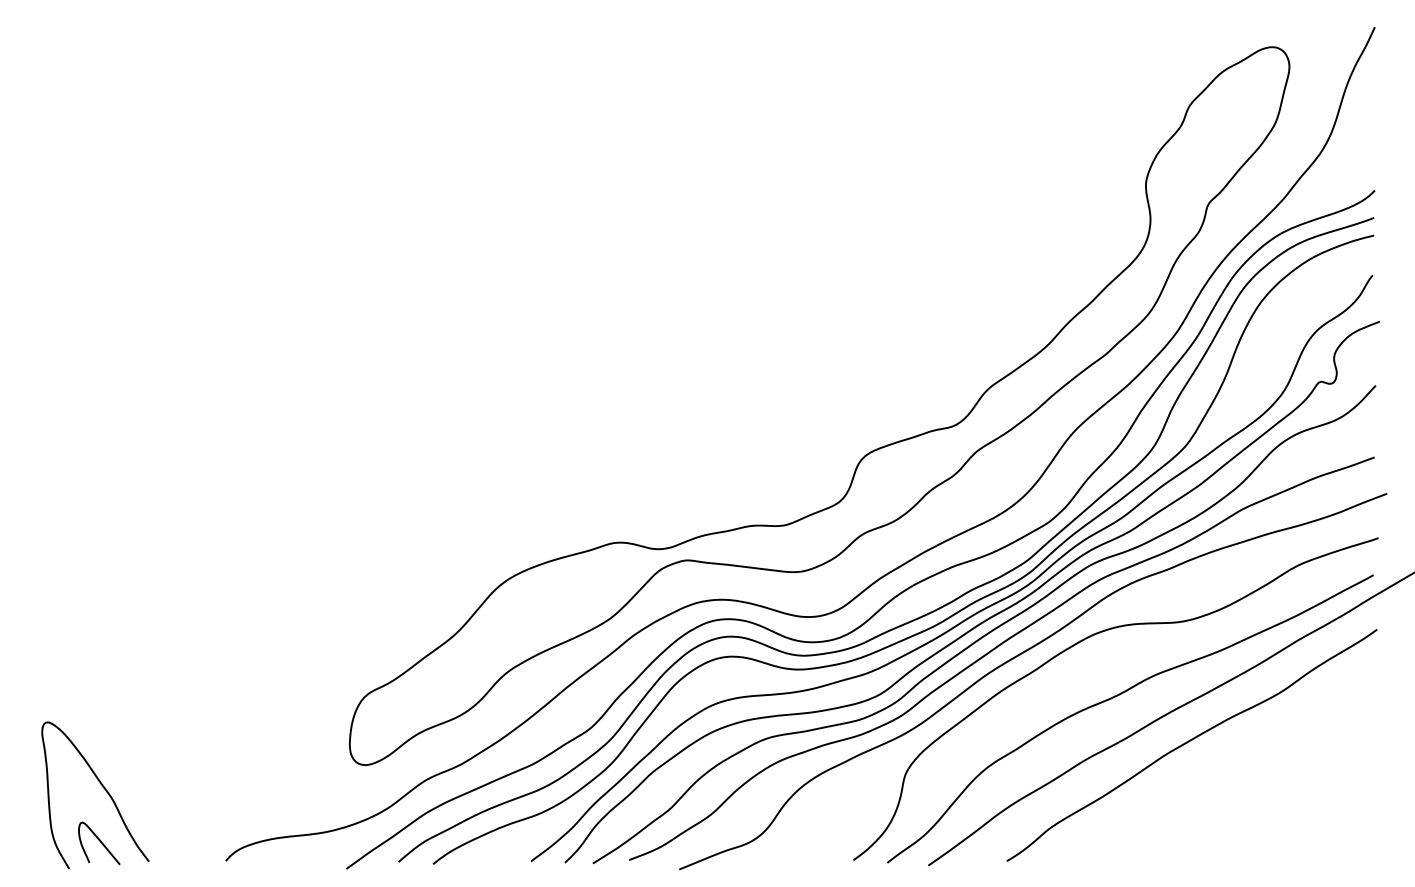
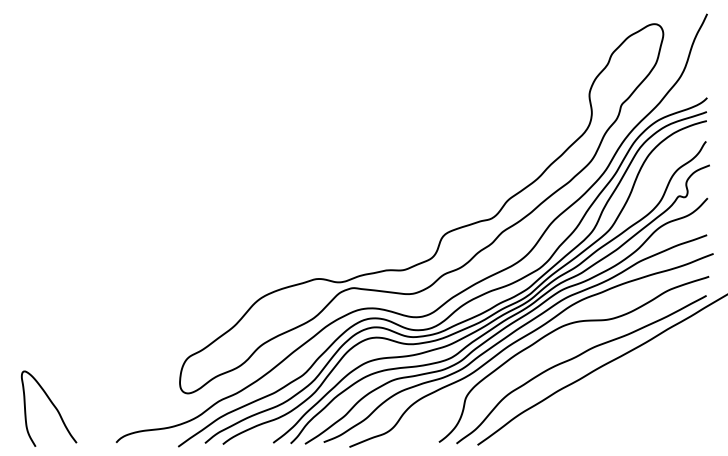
curve: (1188, 743) -> (611, 382), removed
curve: (97, 841) -> (50, 432), removed

